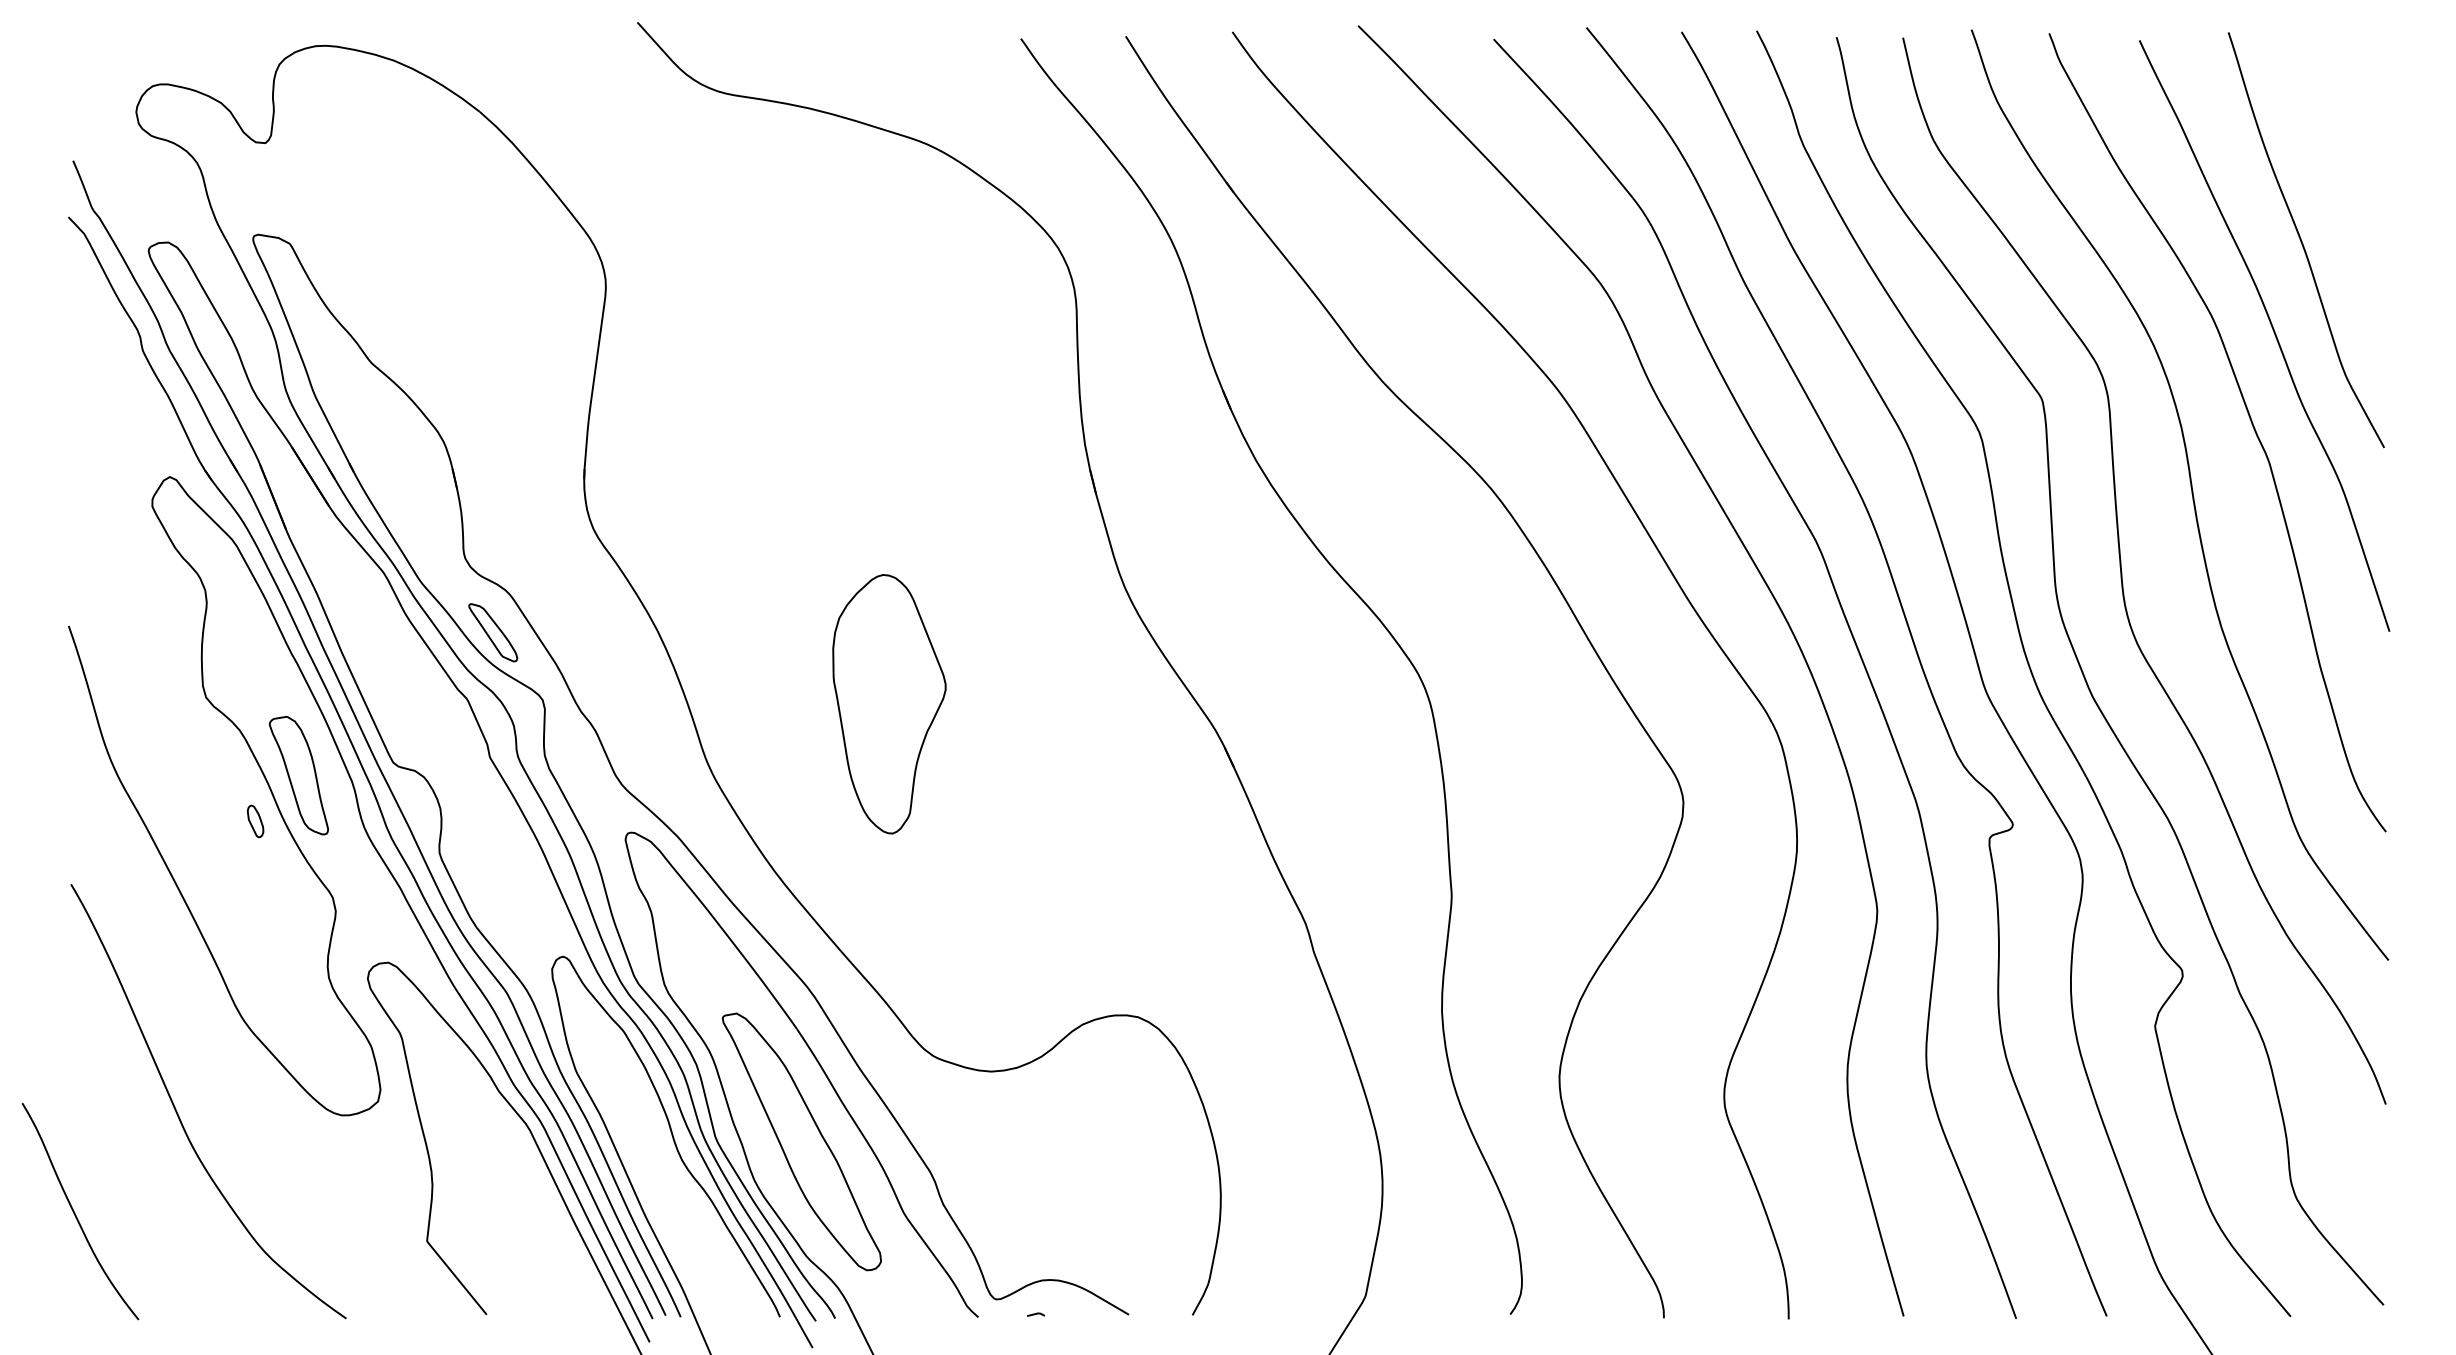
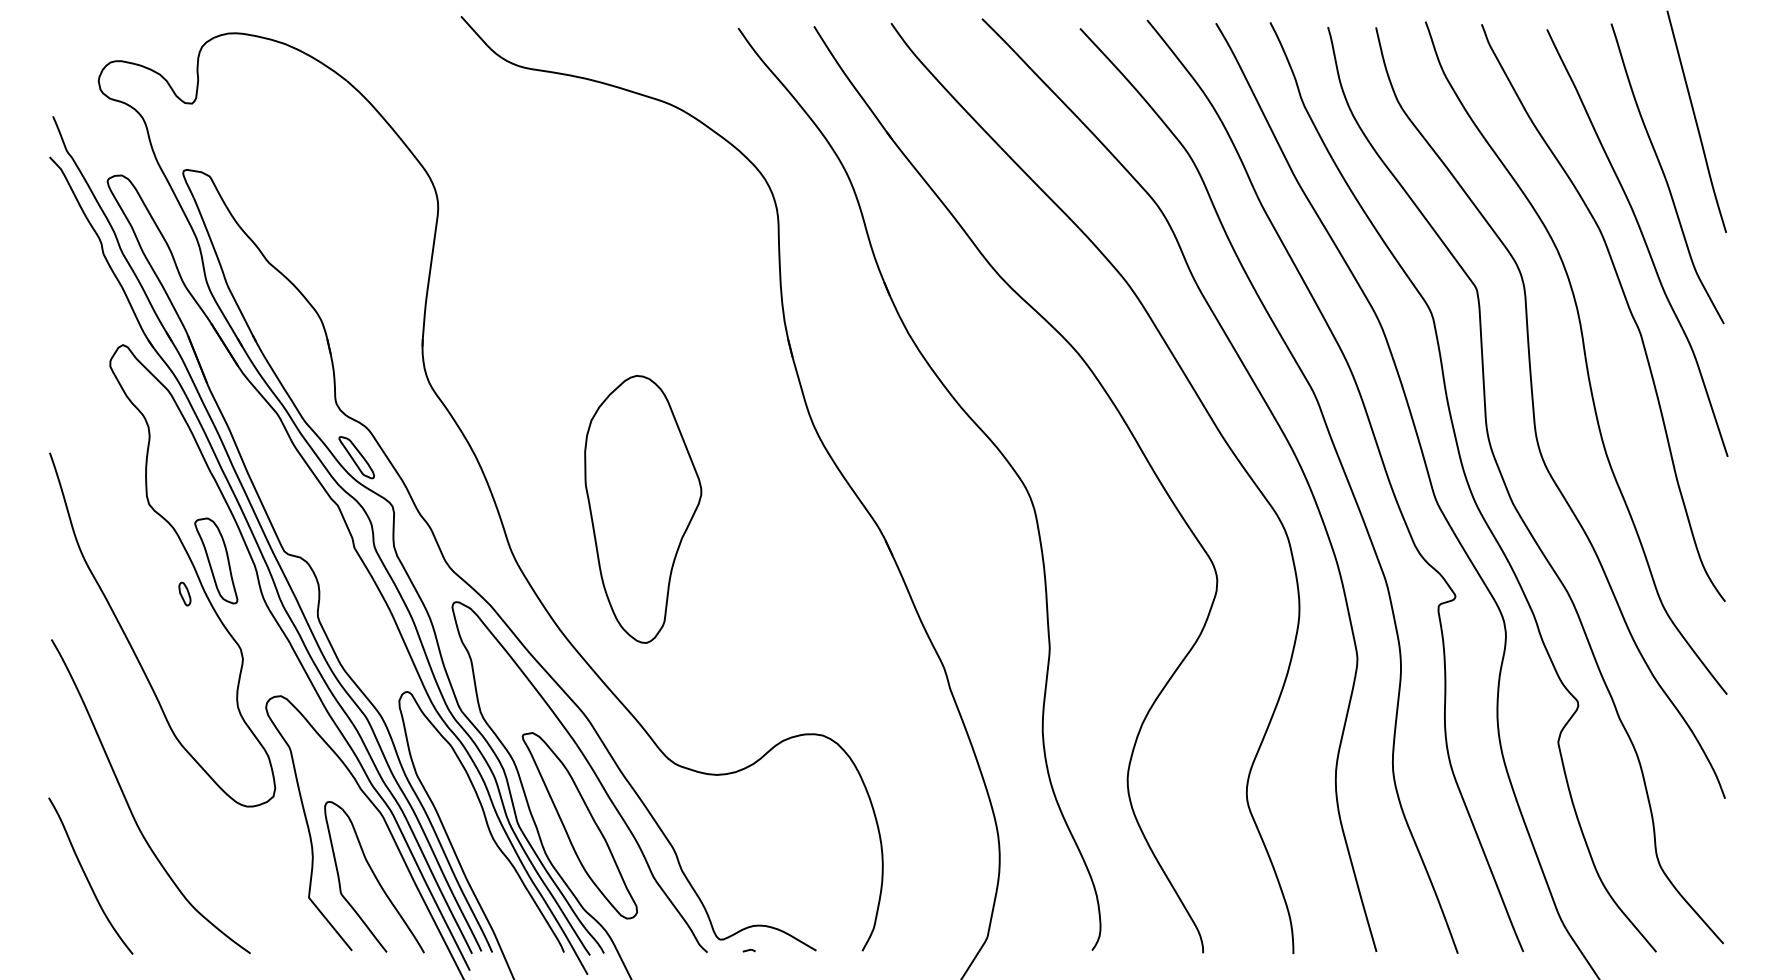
curve: (2346, 167) -> (1696, 121), added
part: (889, 703) -> (643, 508), size x1.43
curve: (75, 1213) -> (87, 877), moved
part: (517, 1213) -> (374, 877), added

